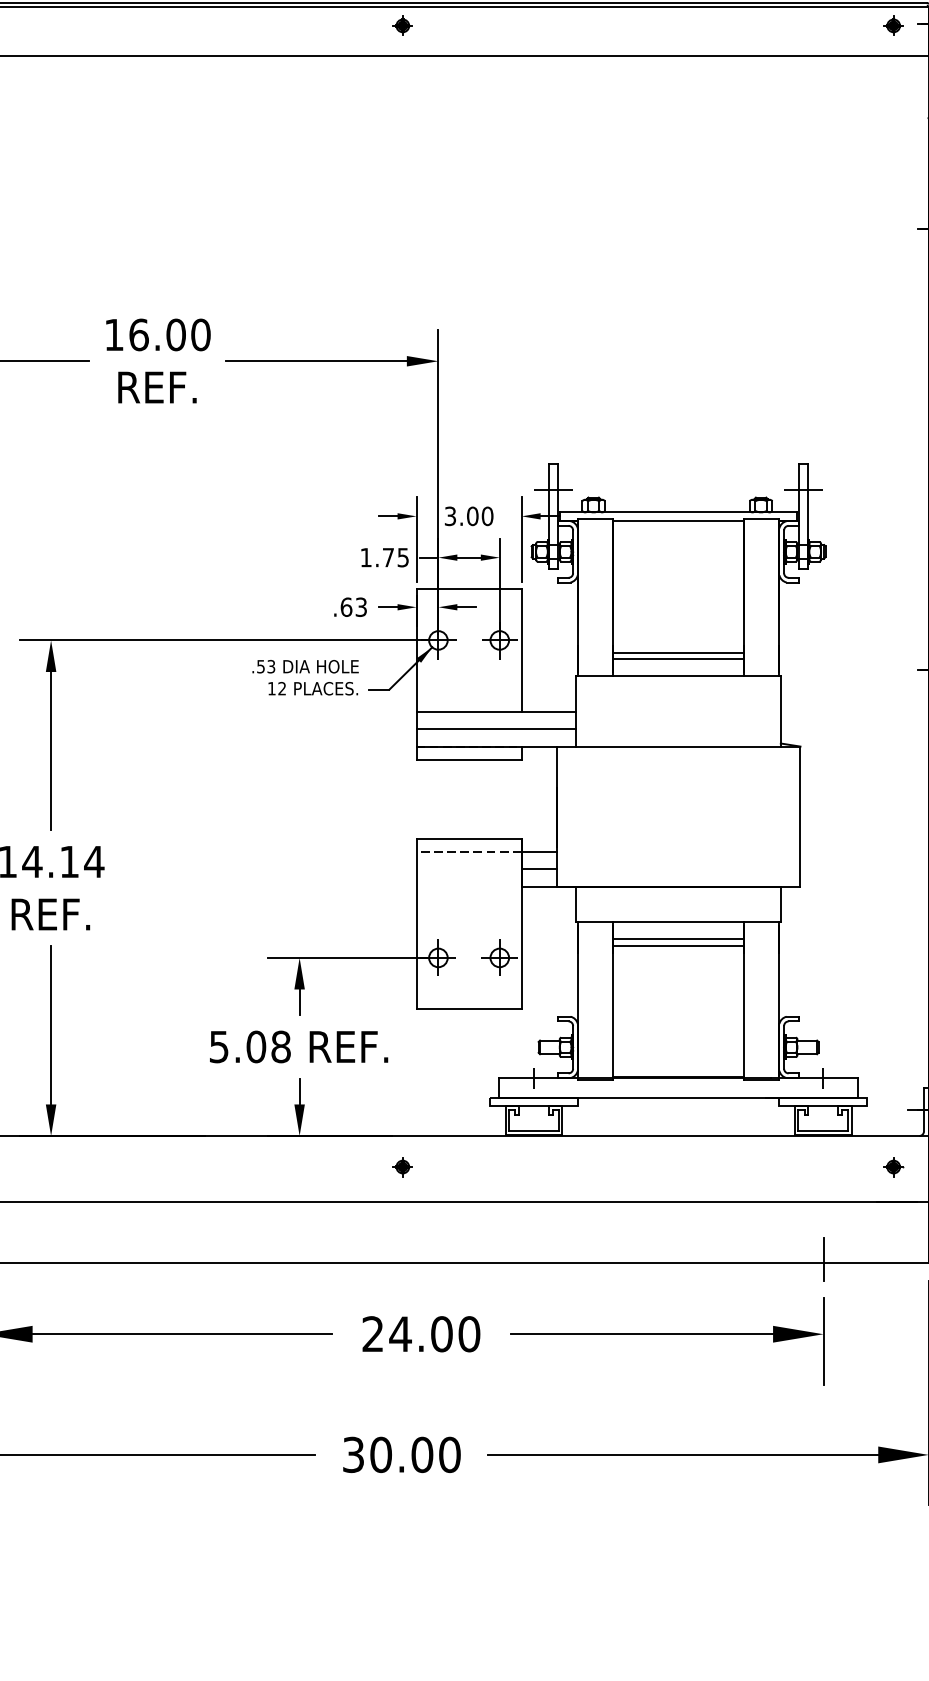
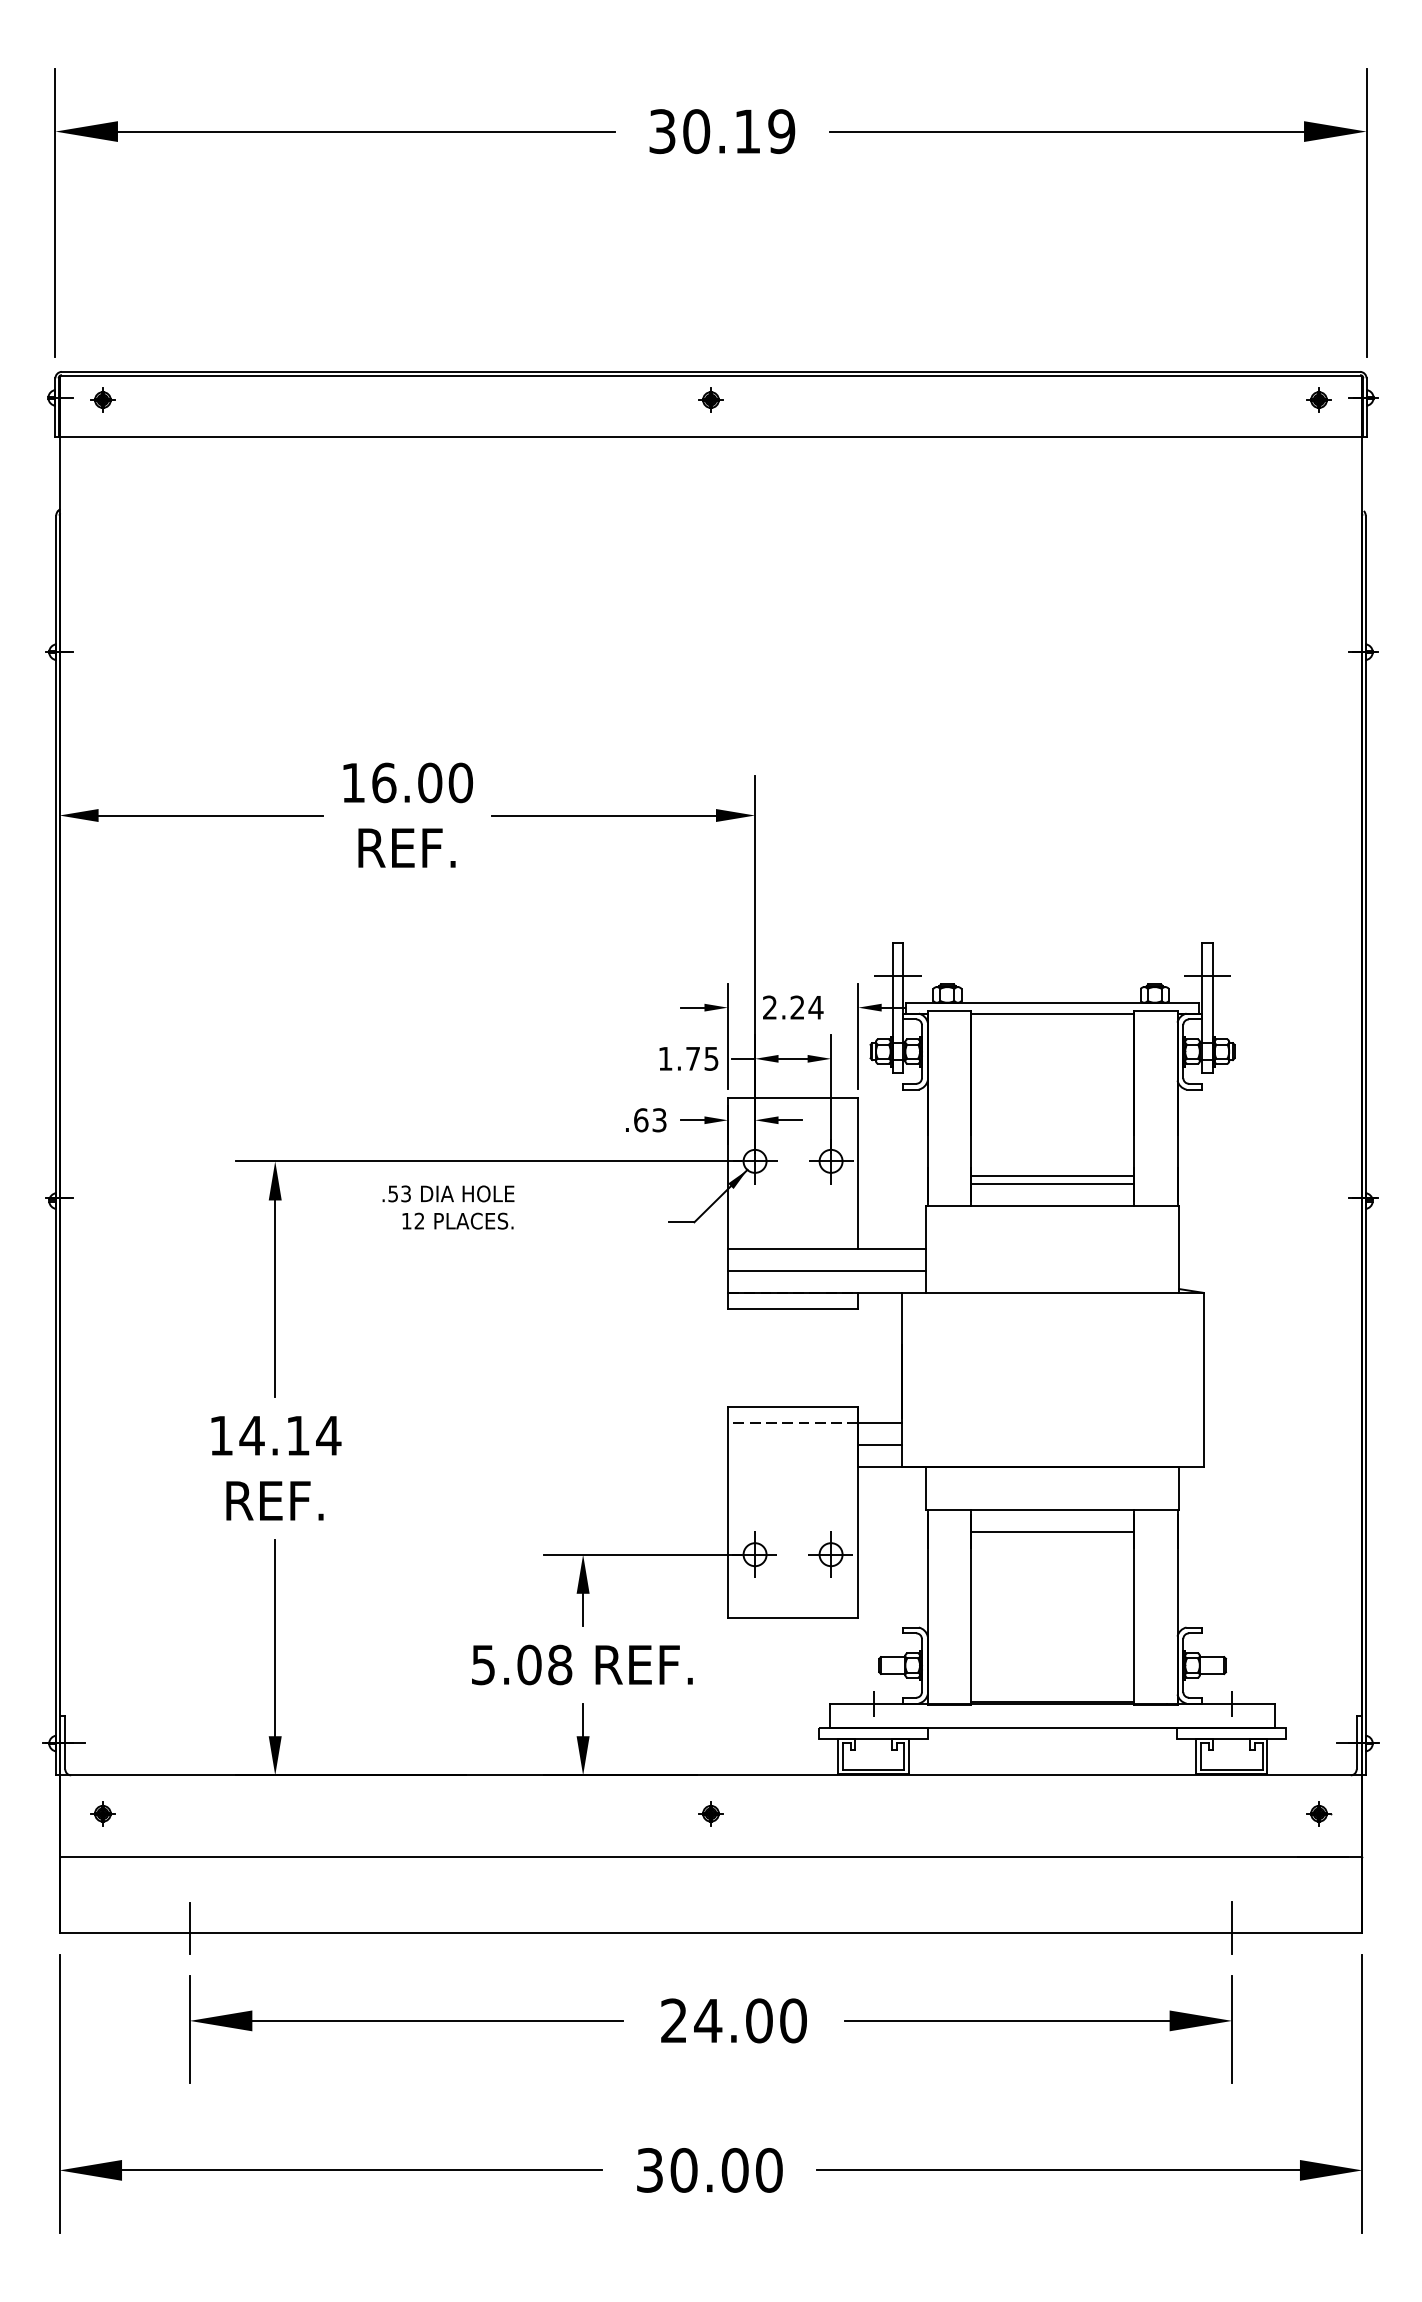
text: (469, 516) -> (793, 1007), 3.00 -> 2.24
text: (305, 677) -> (448, 1207), moved
line: (678, 945) -> (1052, 1539), removed

